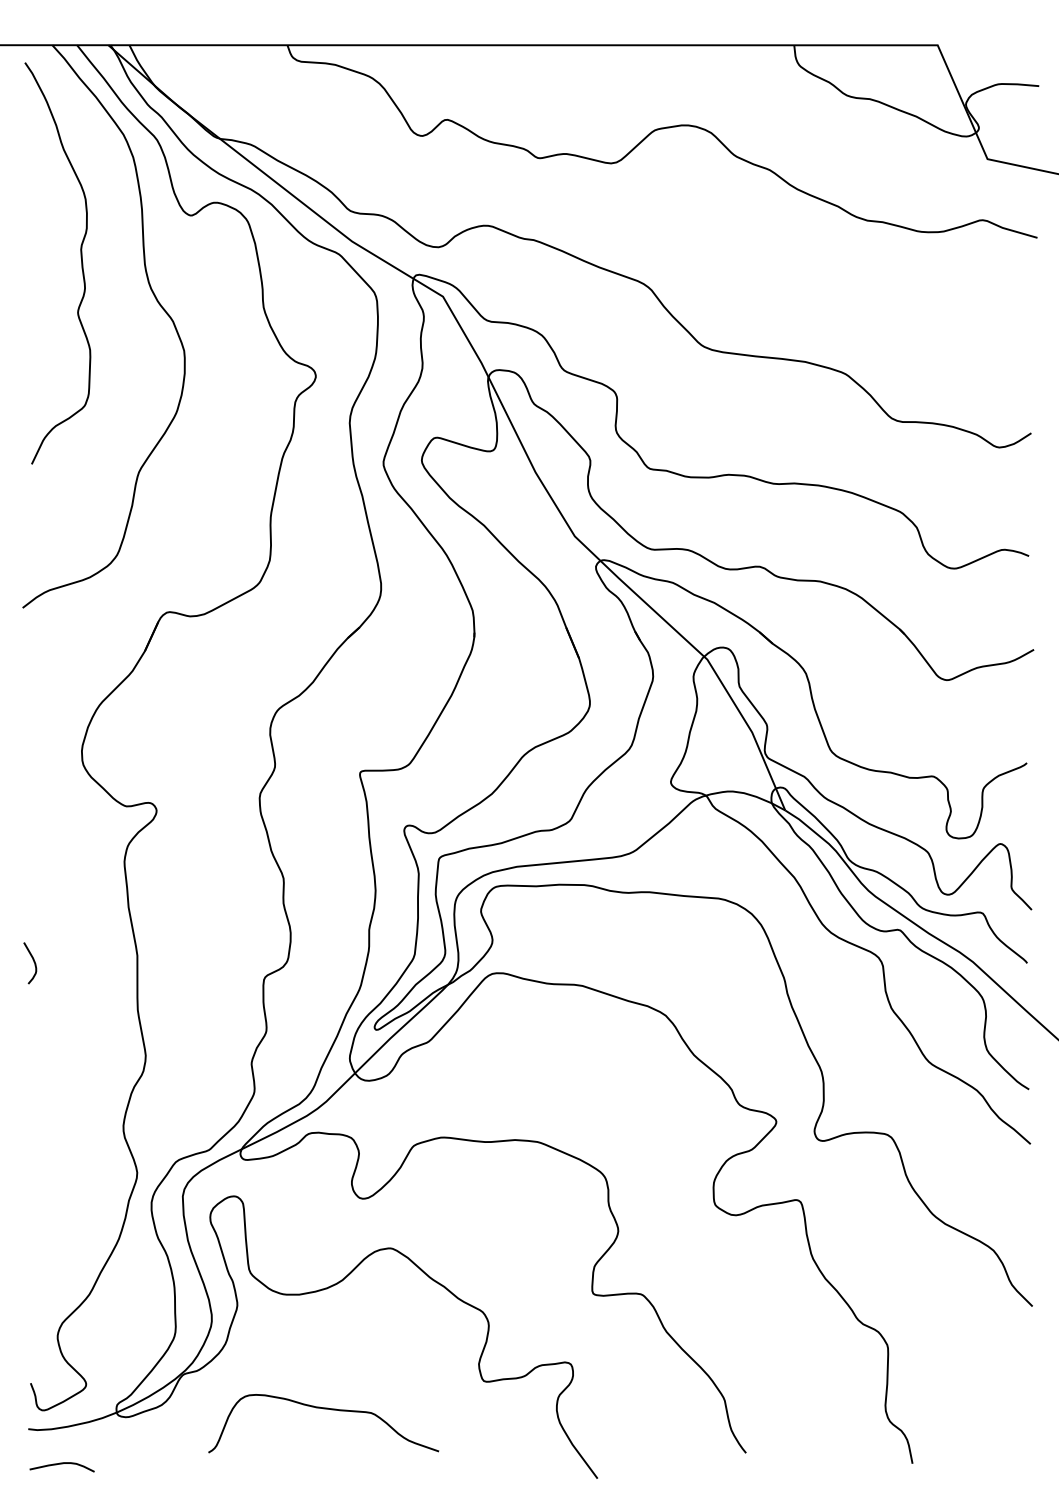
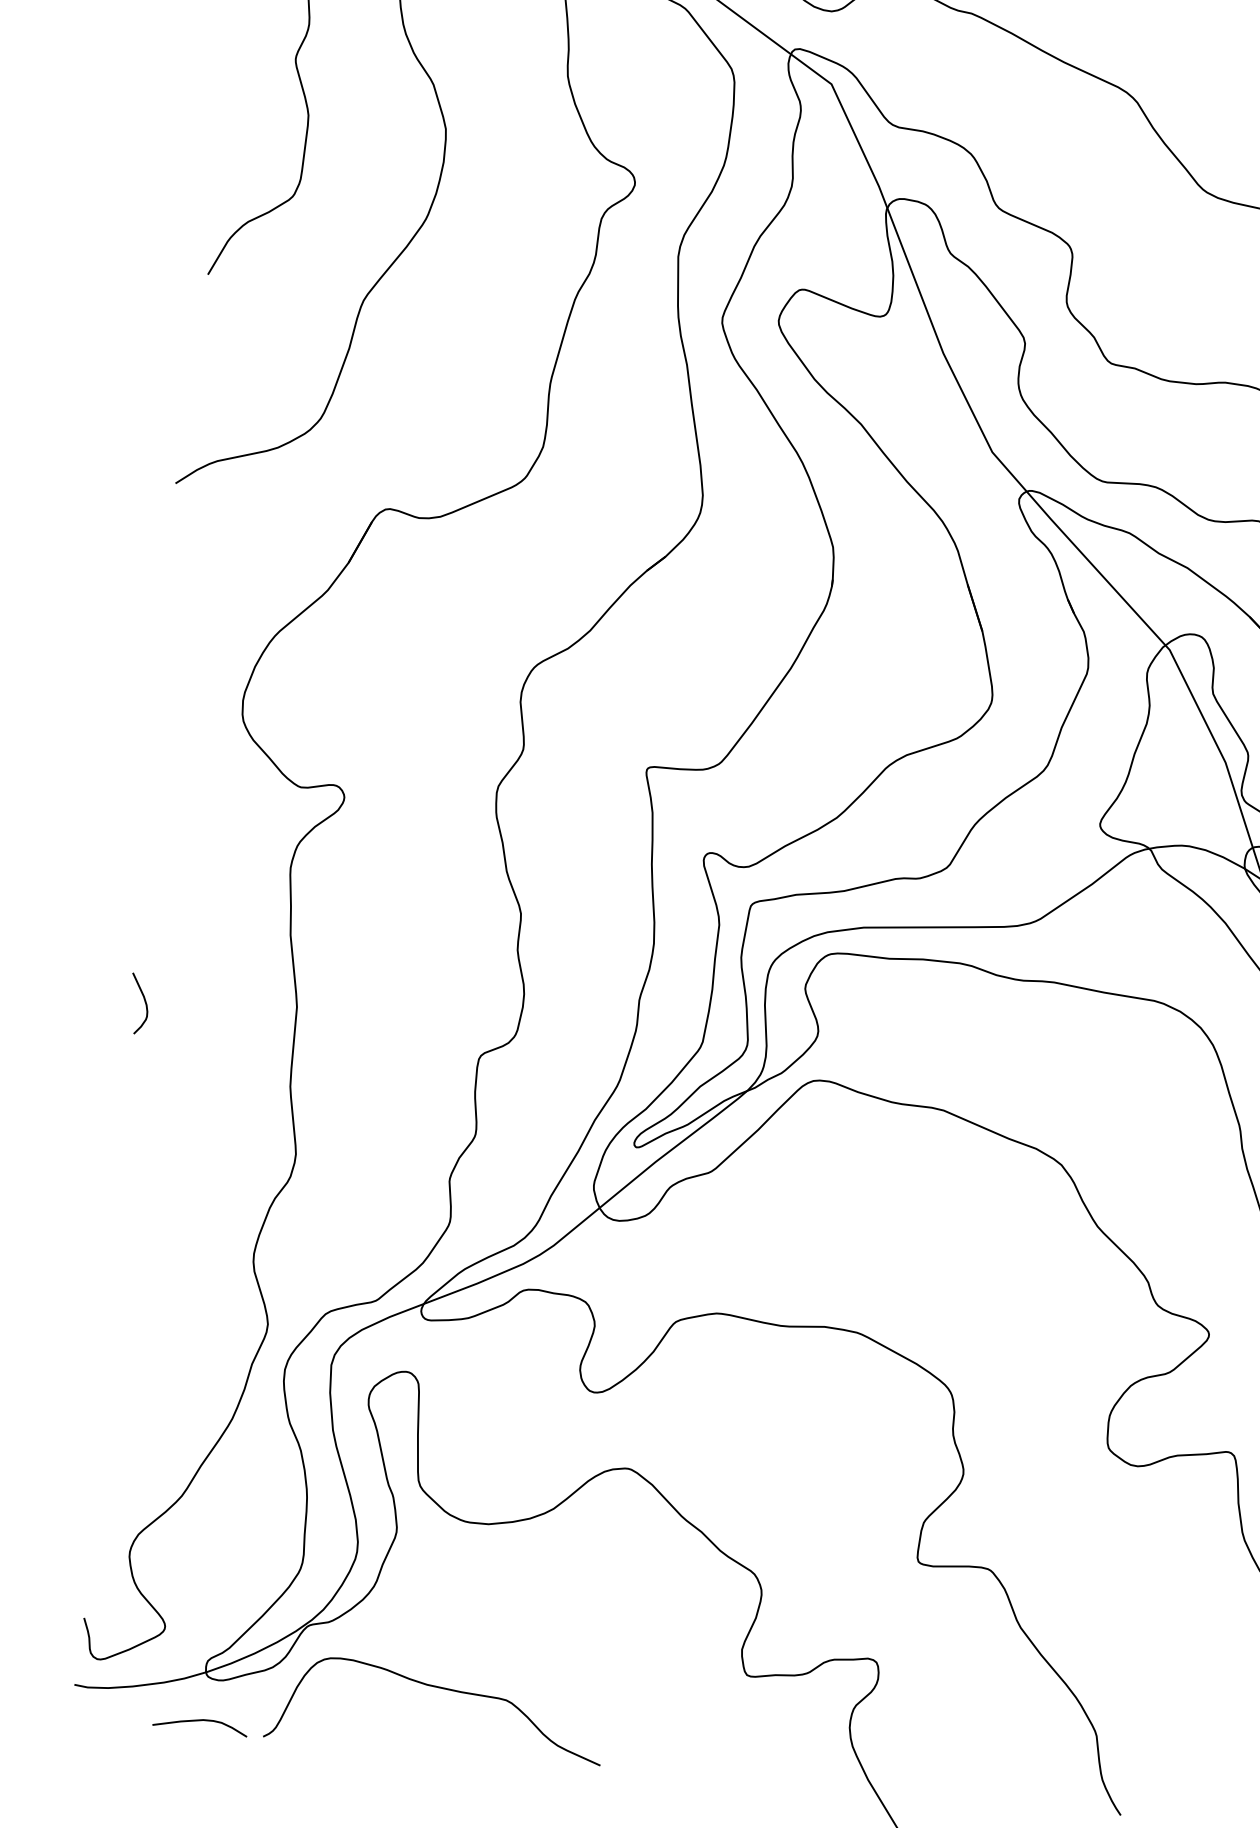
curve: (323, 1409) -> (437, 1688), moved
curve: (61, 1464) -> (199, 1721), moved

